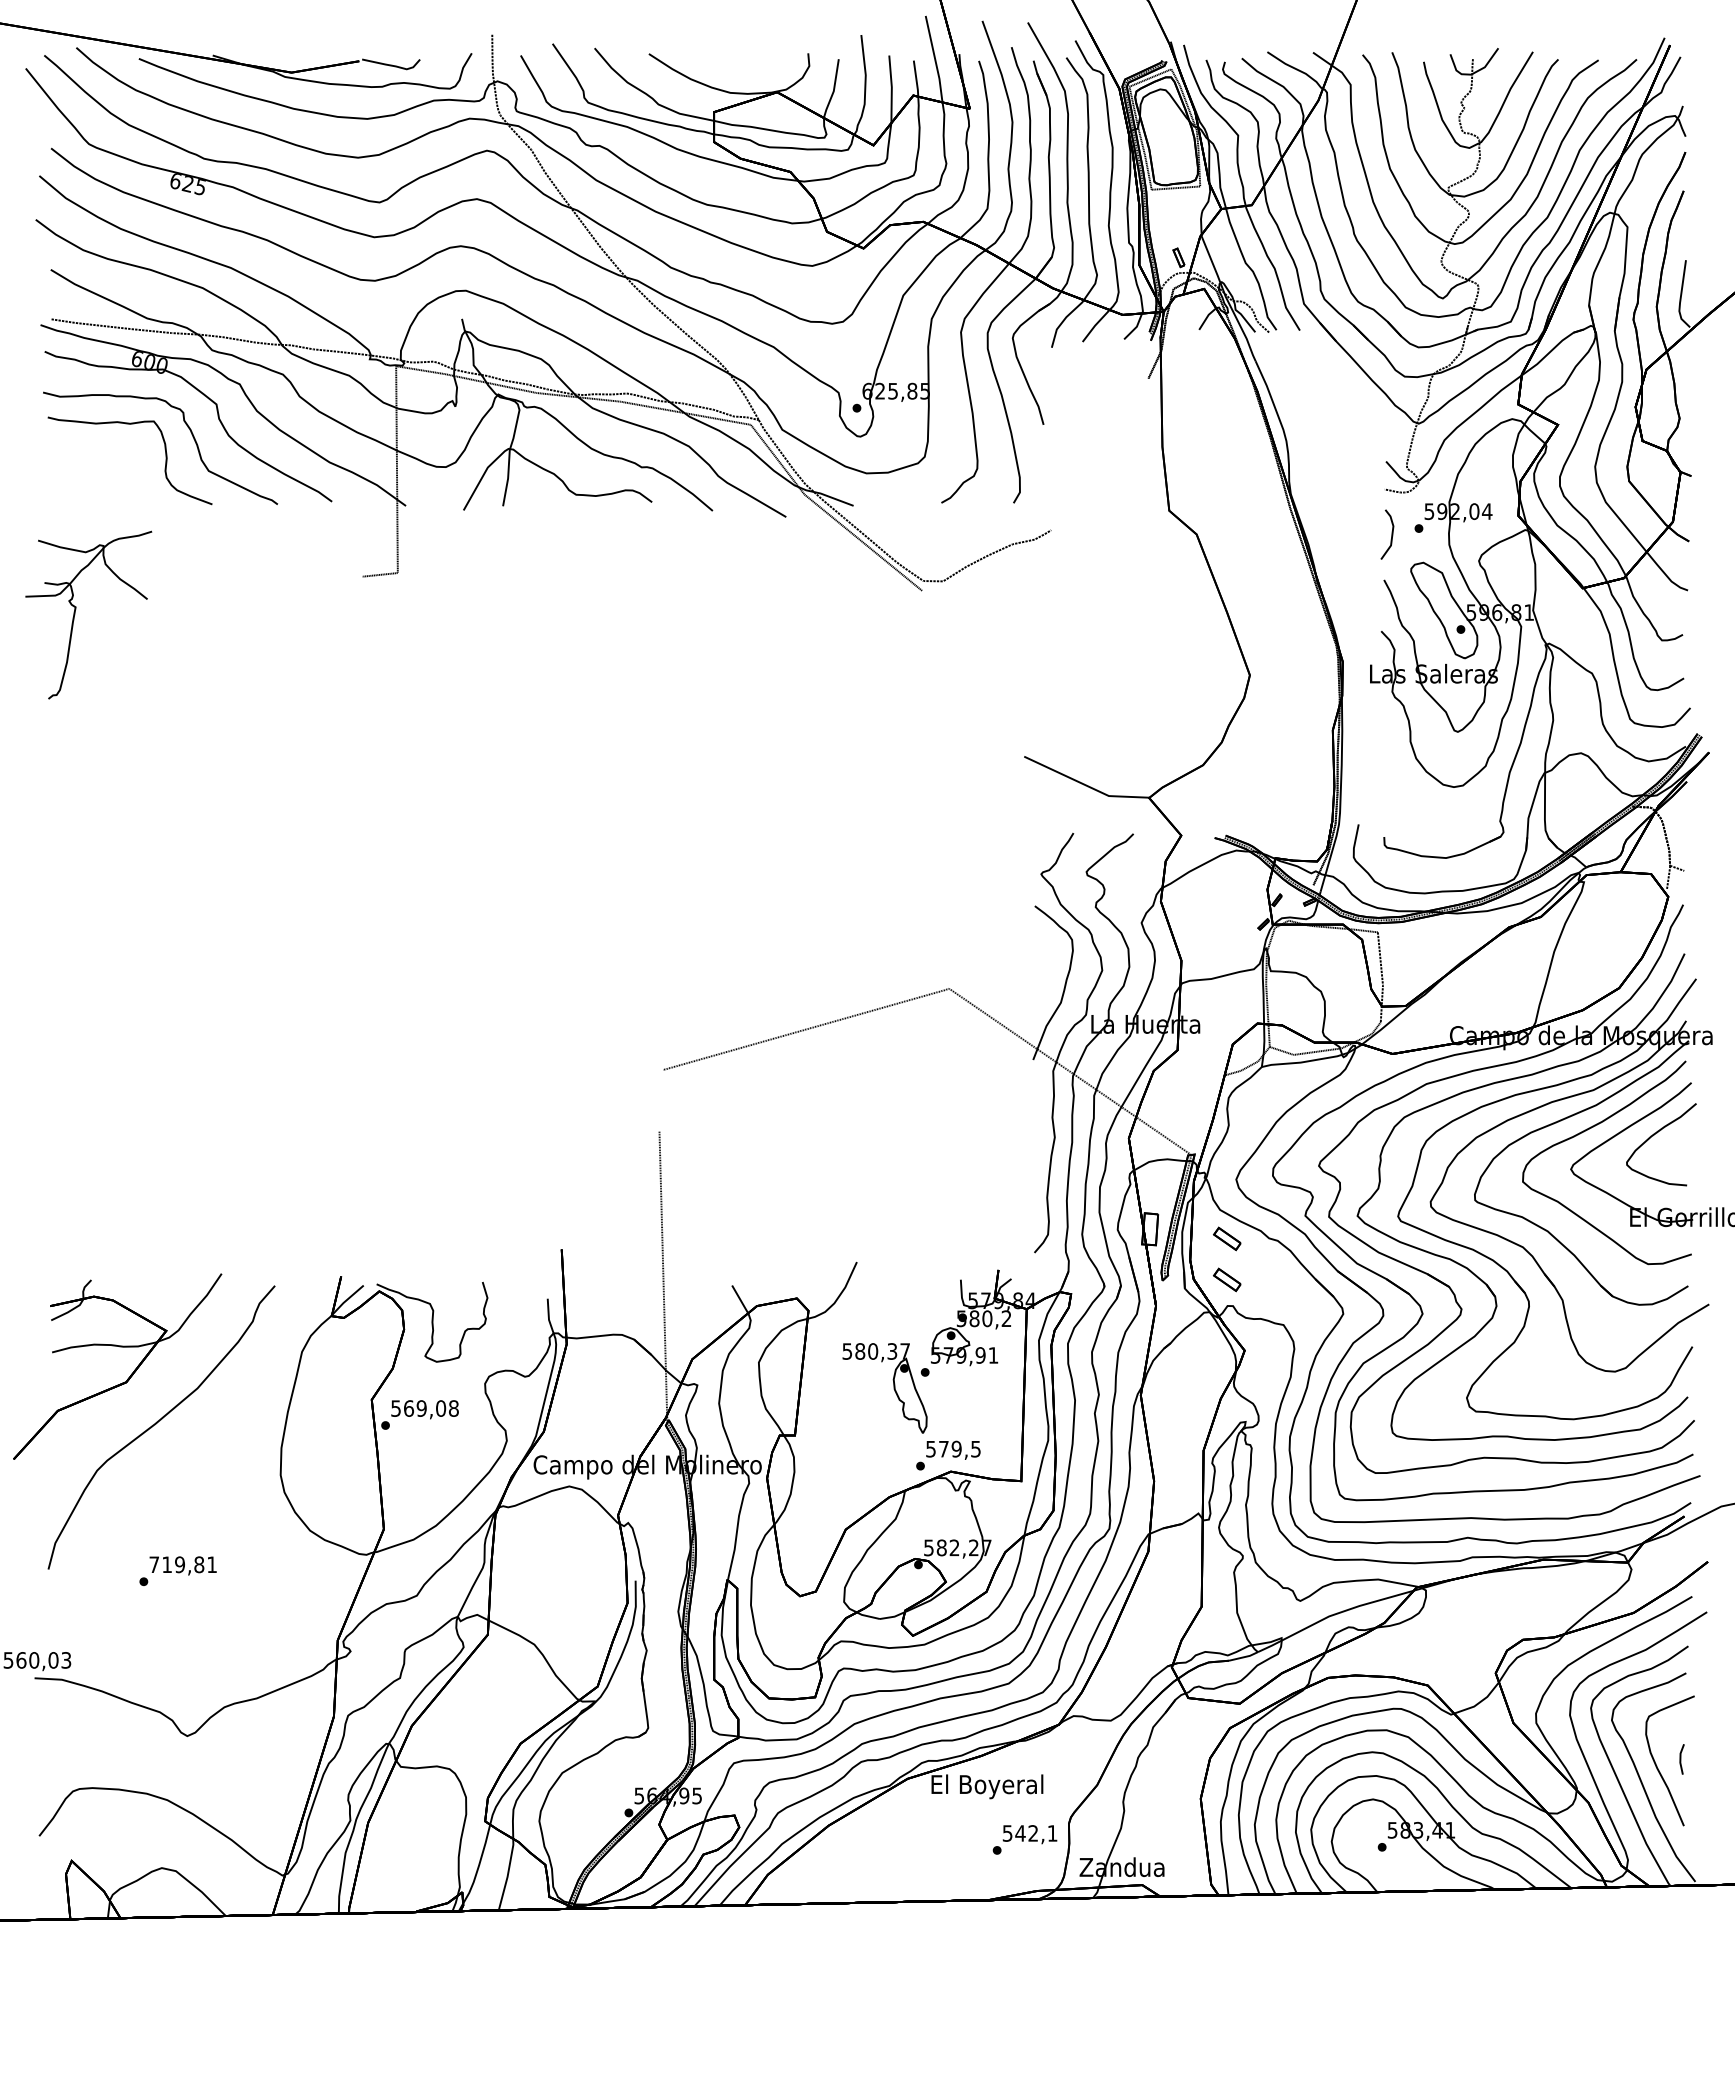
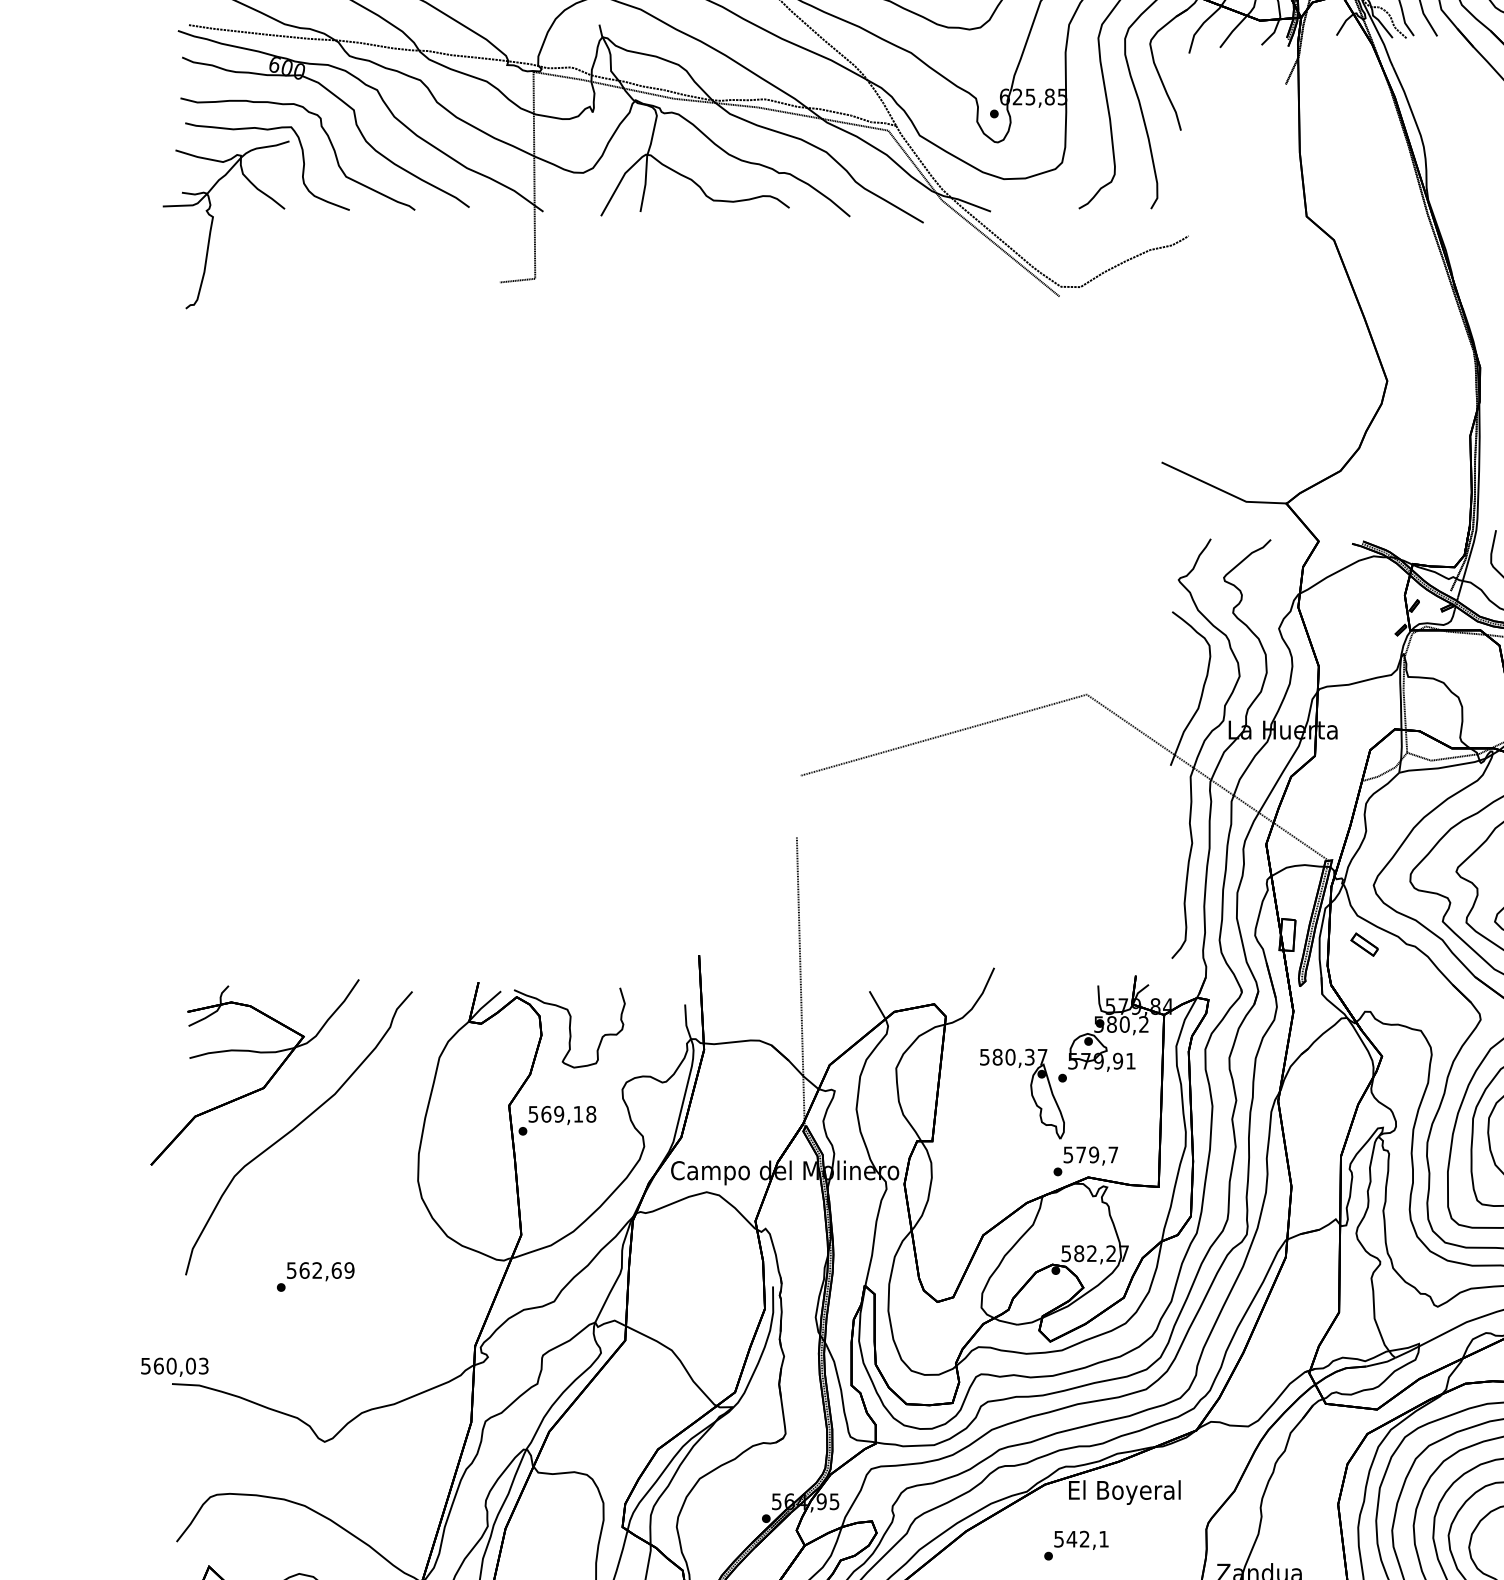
part: (76, 609) -> (213, 219), moved
part: (1227, 1279) -> (1364, 985), removed
text: (441, 1408) -> (578, 1114), 569,08 -> 569,18
text: (975, 1449) -> (1112, 1155), 579,5 -> 579,7
text: (183, 1564) -> (320, 1270), 719,81 -> 562,69
text: (1024, 1839) -> (1075, 1545), moved

